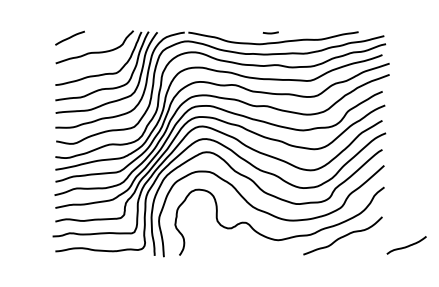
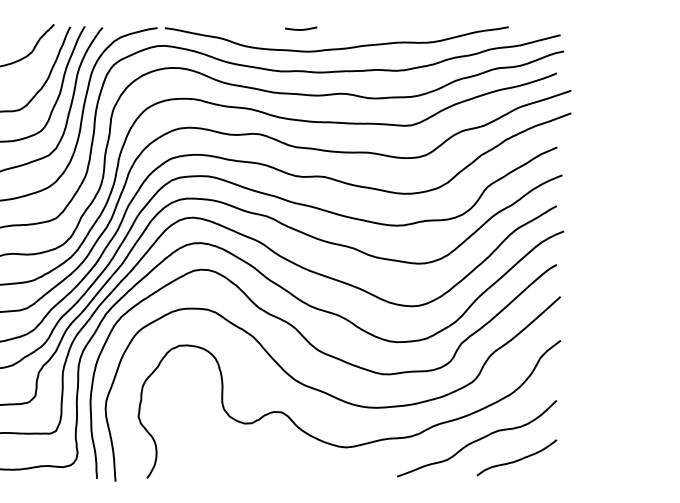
line: (270, 32) -> (300, 27), moved
curve: (407, 245) -> (518, 458), moved

